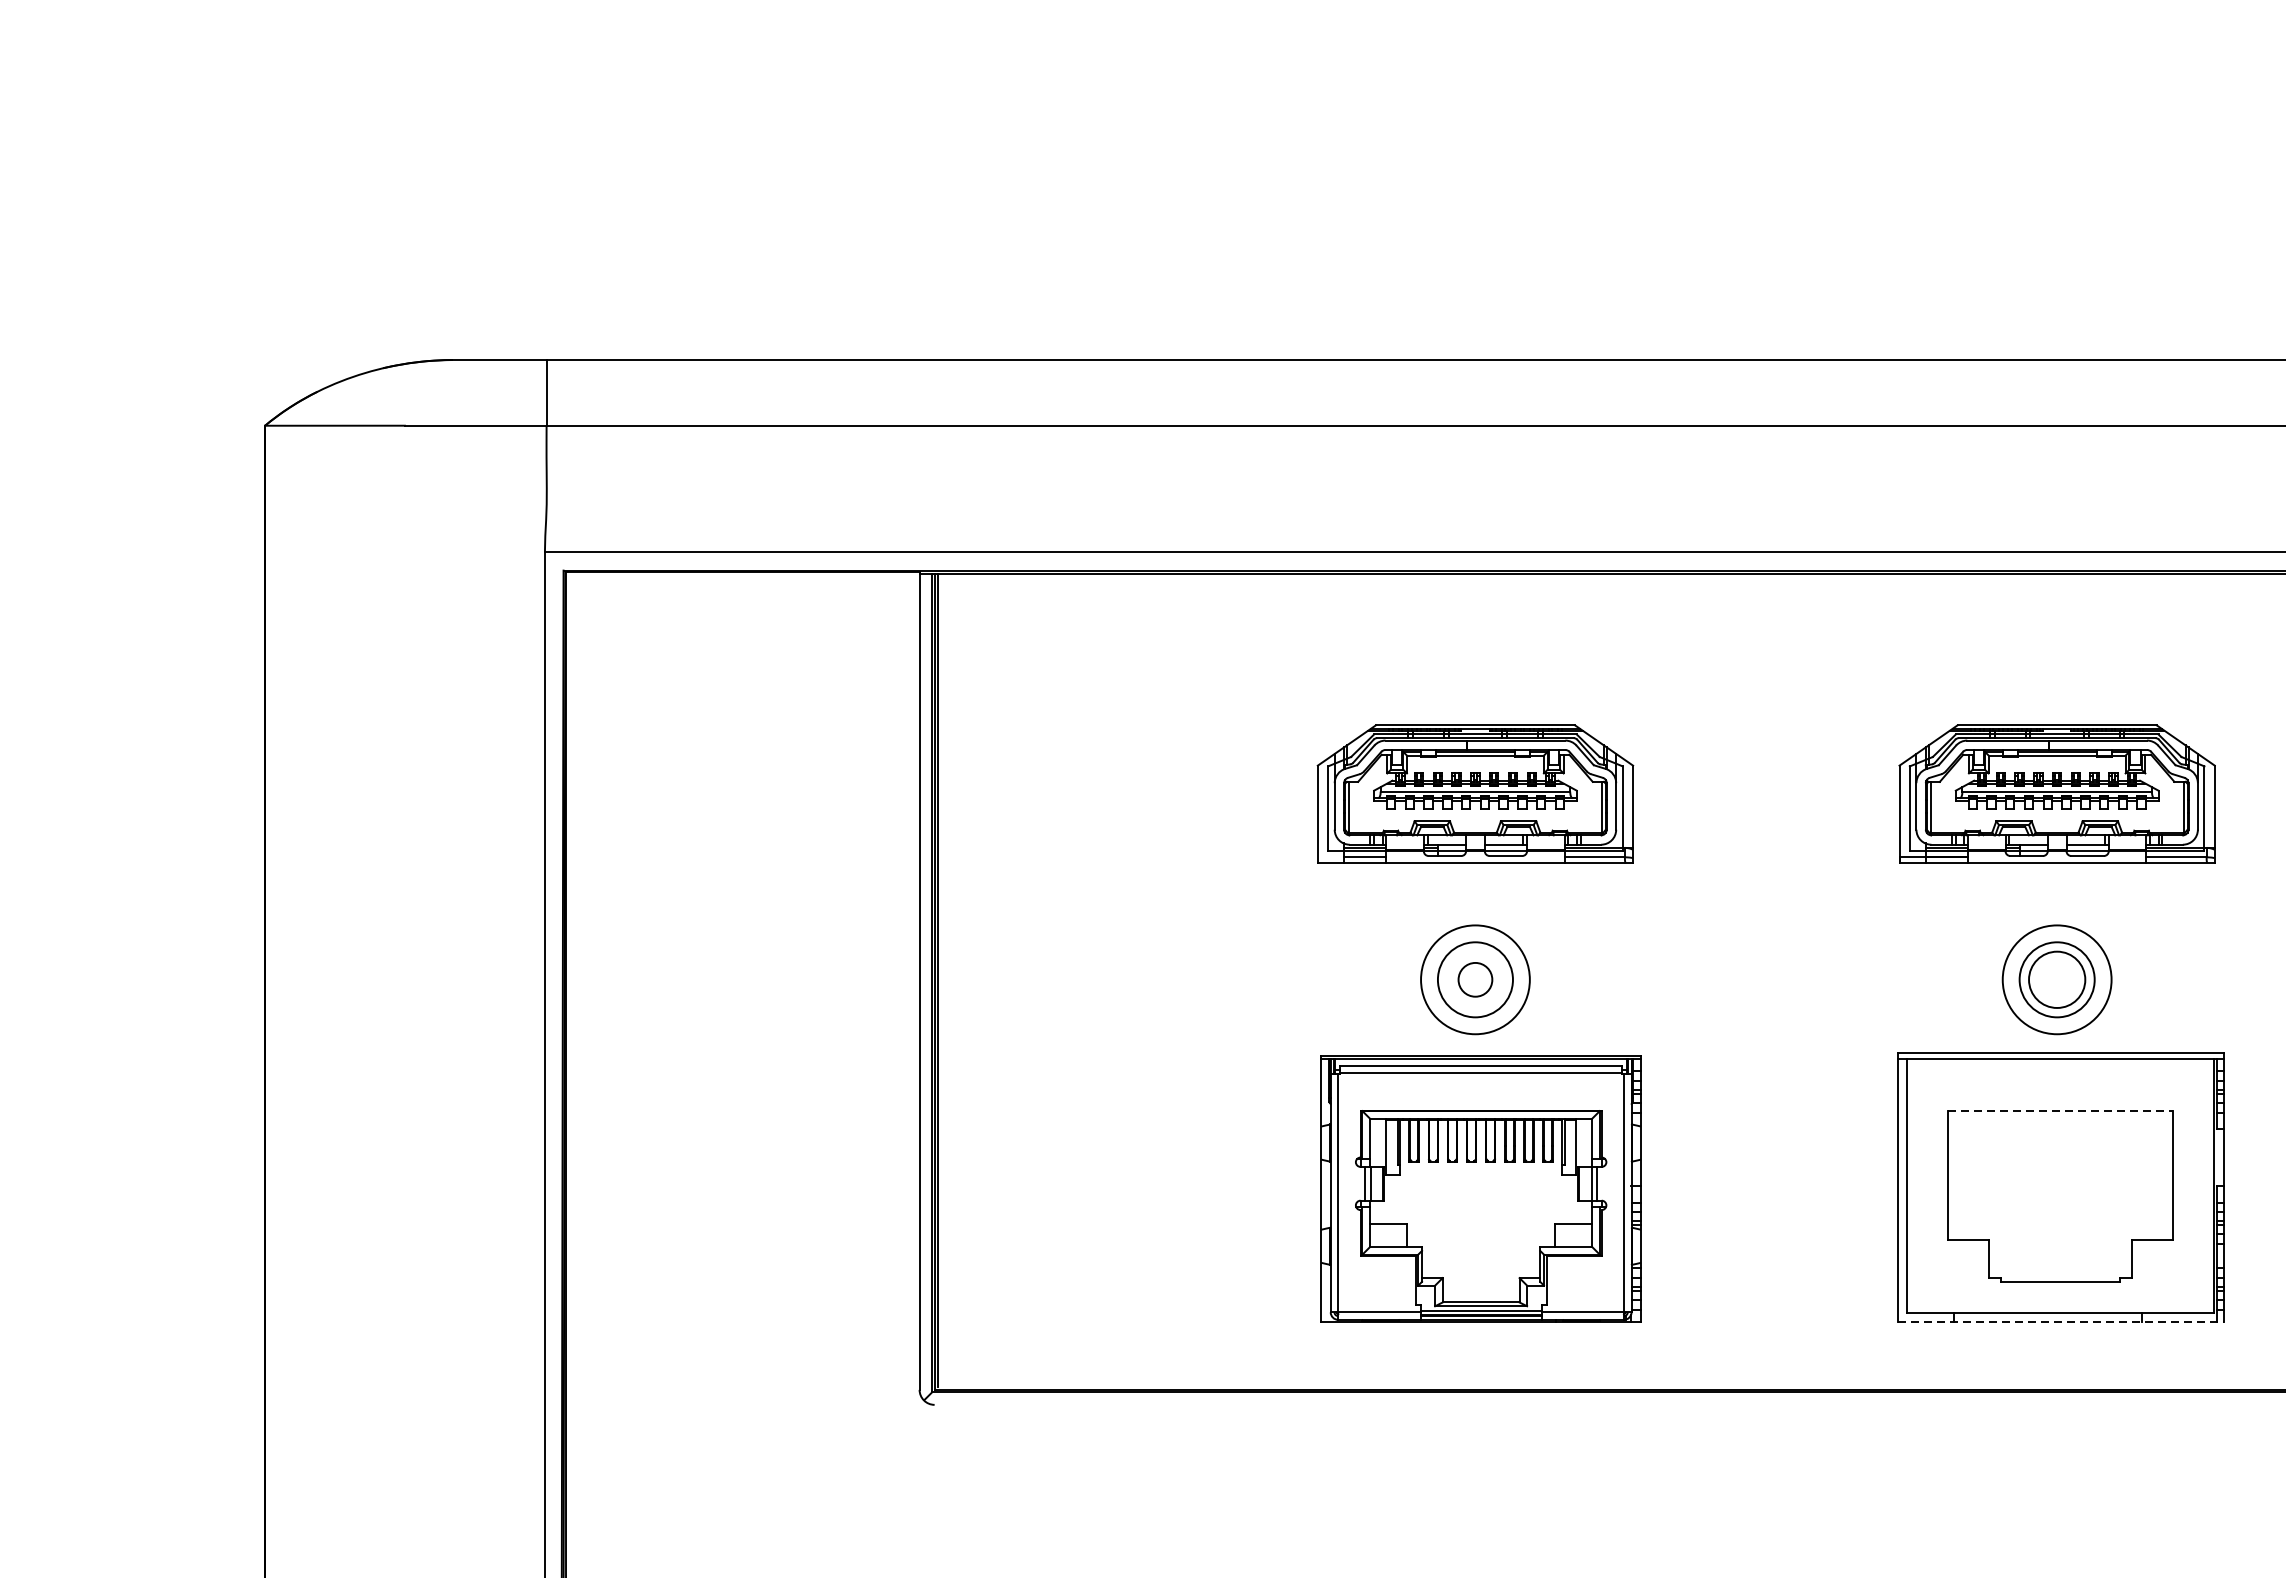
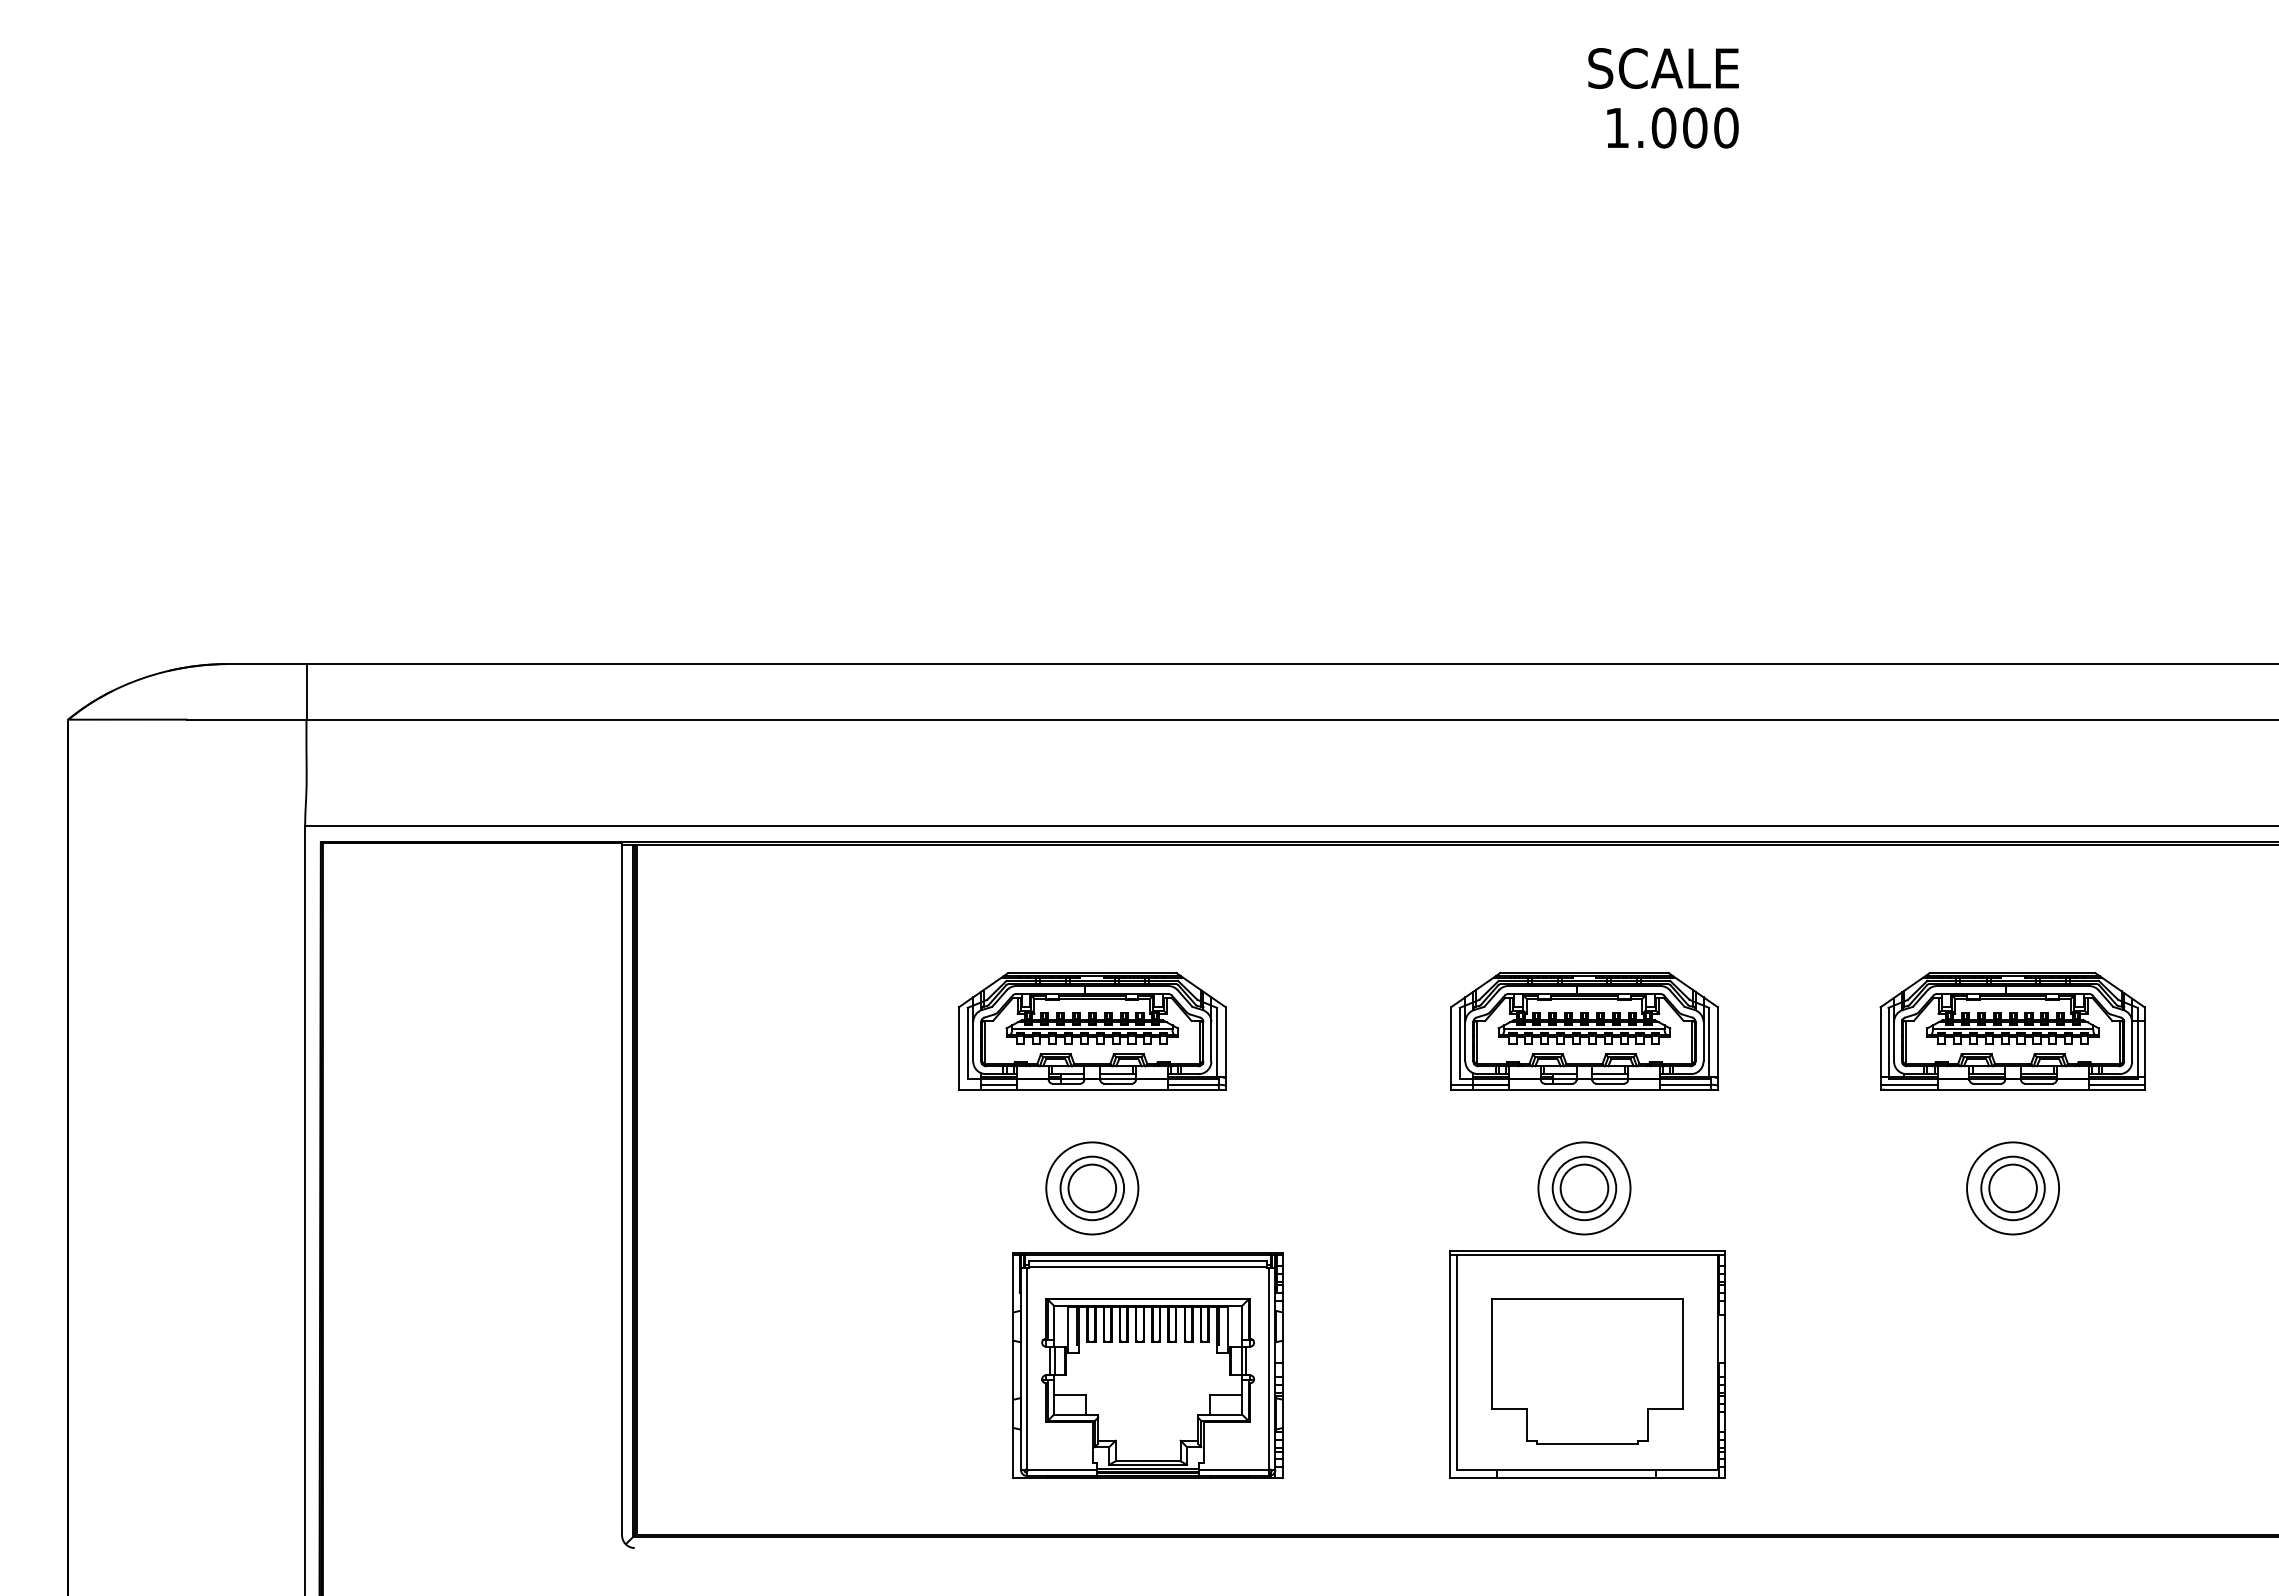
circle: (1475, 979) -> (1092, 1188), size x1.67
line: (2060, 1111) -> (1587, 1299), dashed -> solid
part: (1480, 1189) -> (1147, 1365), moved
line: (2060, 1322) -> (1587, 1478), dashed -> solid

